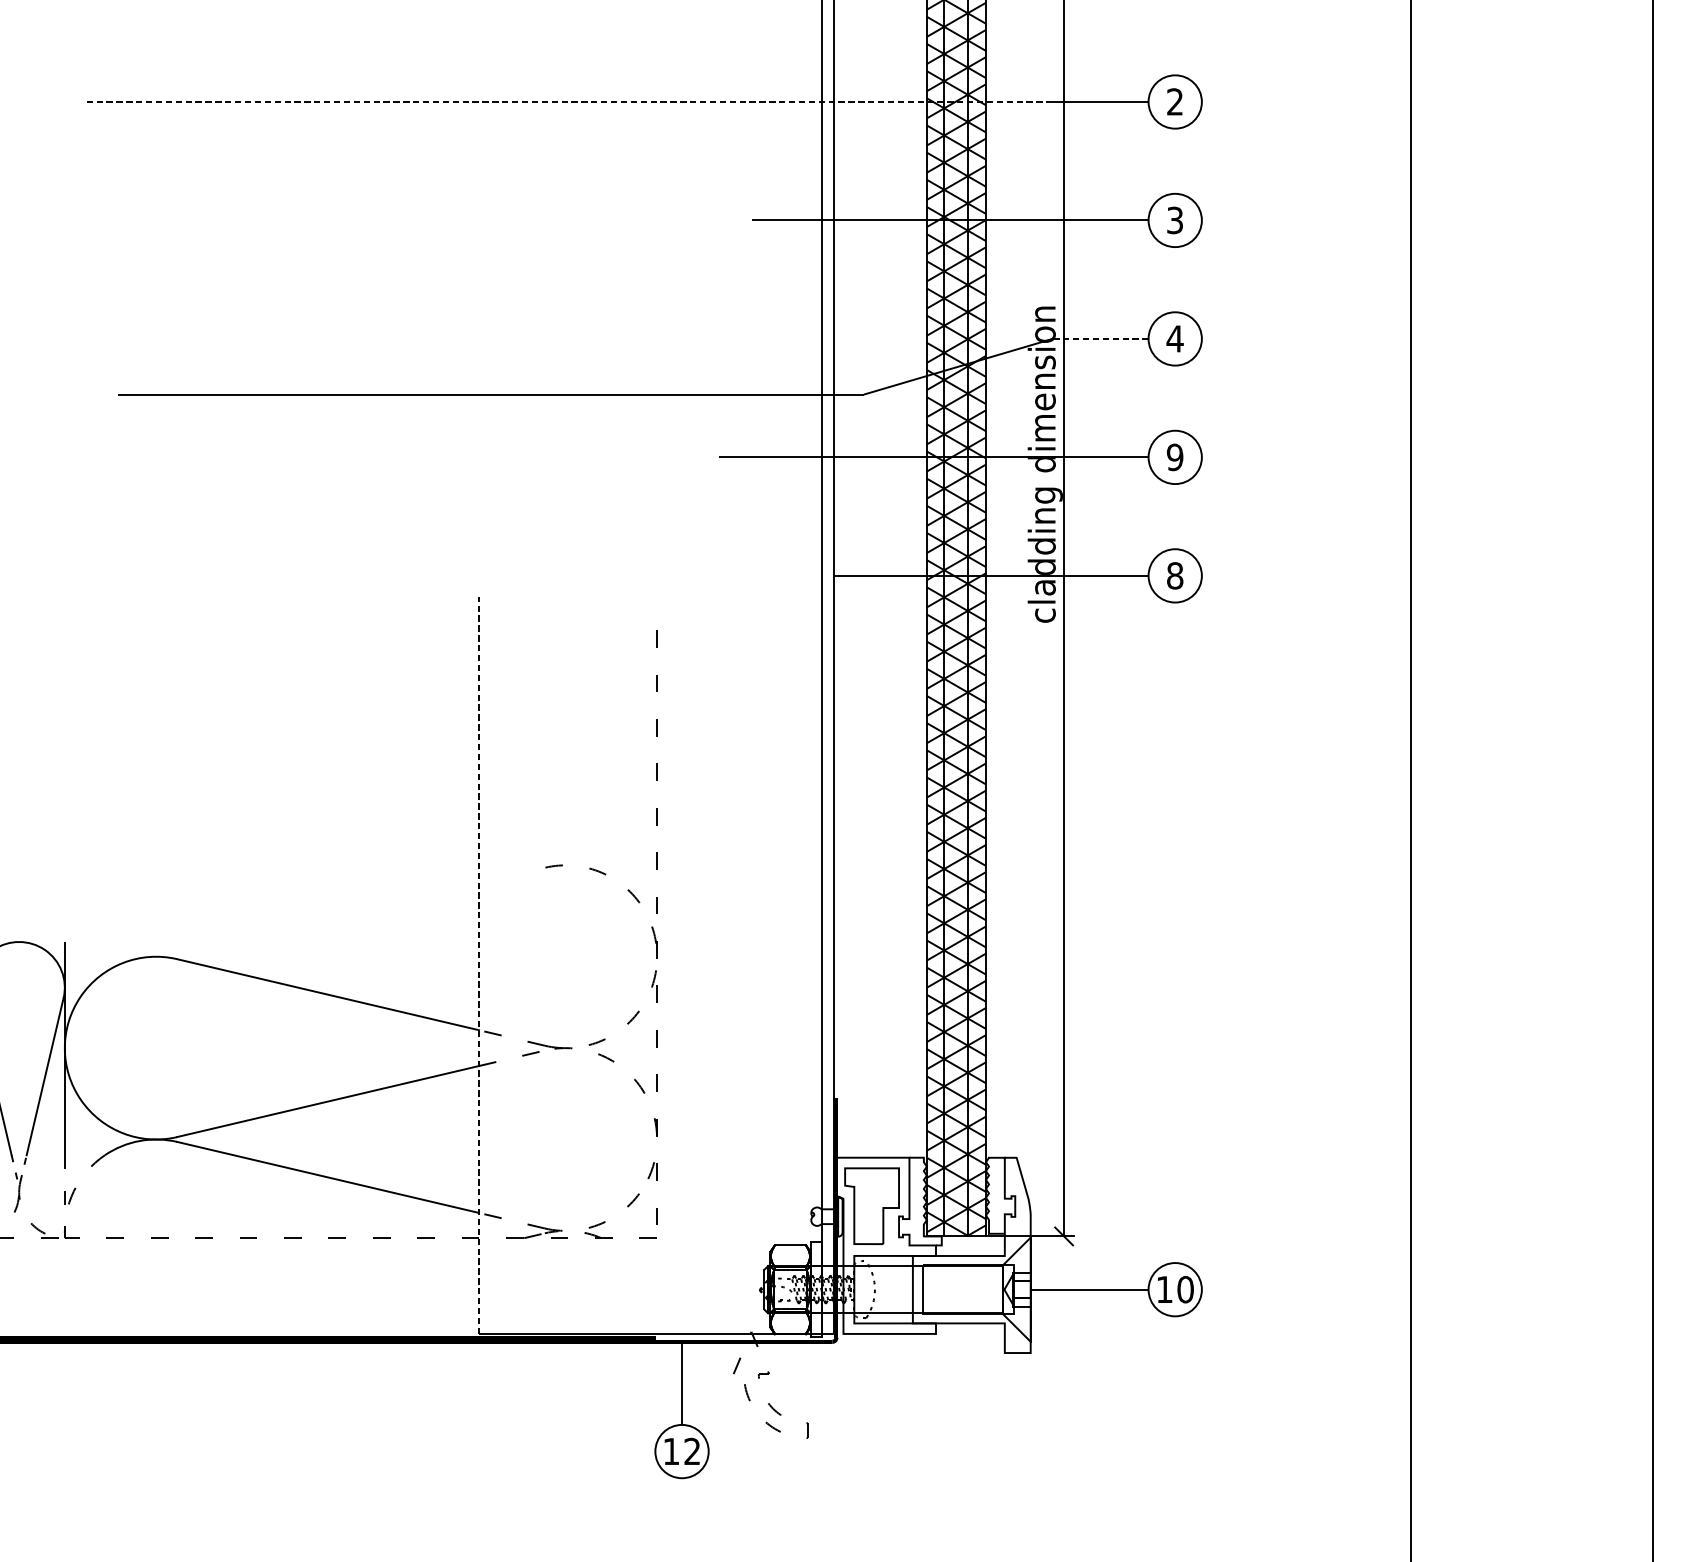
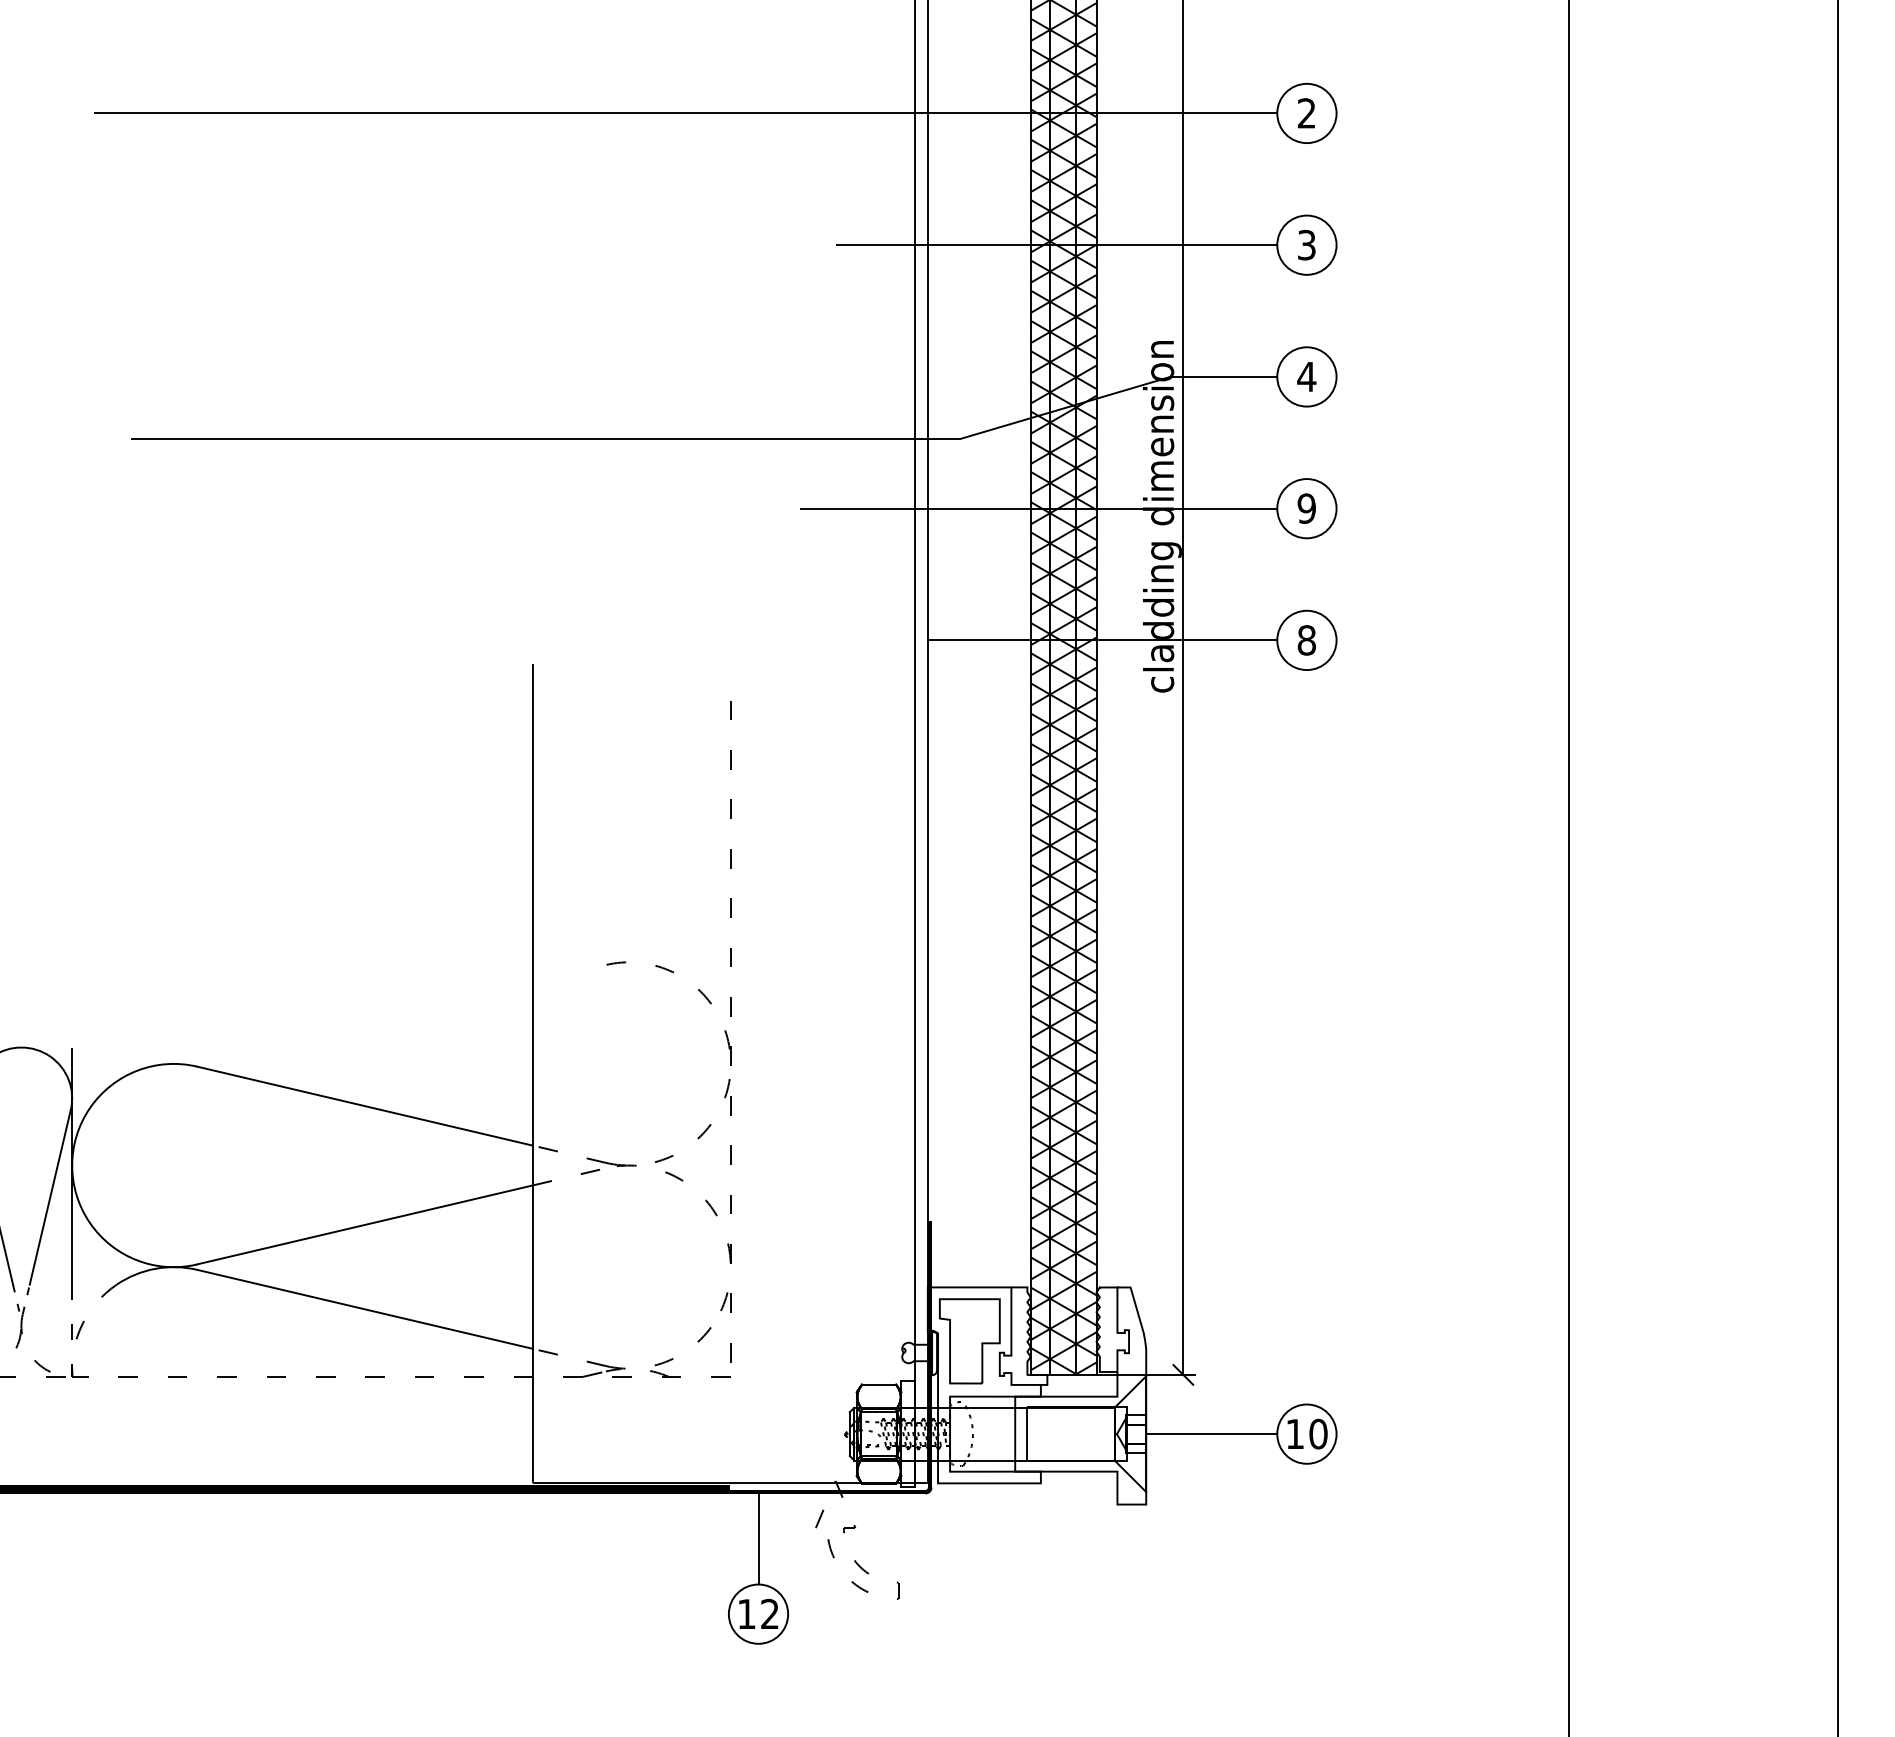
line: (567, 102) -> (631, 113), dashed -> solid
line: (1100, 338) -> (1223, 376), dashed -> solid
line: (478, 965) -> (532, 1073), dashed -> solid

